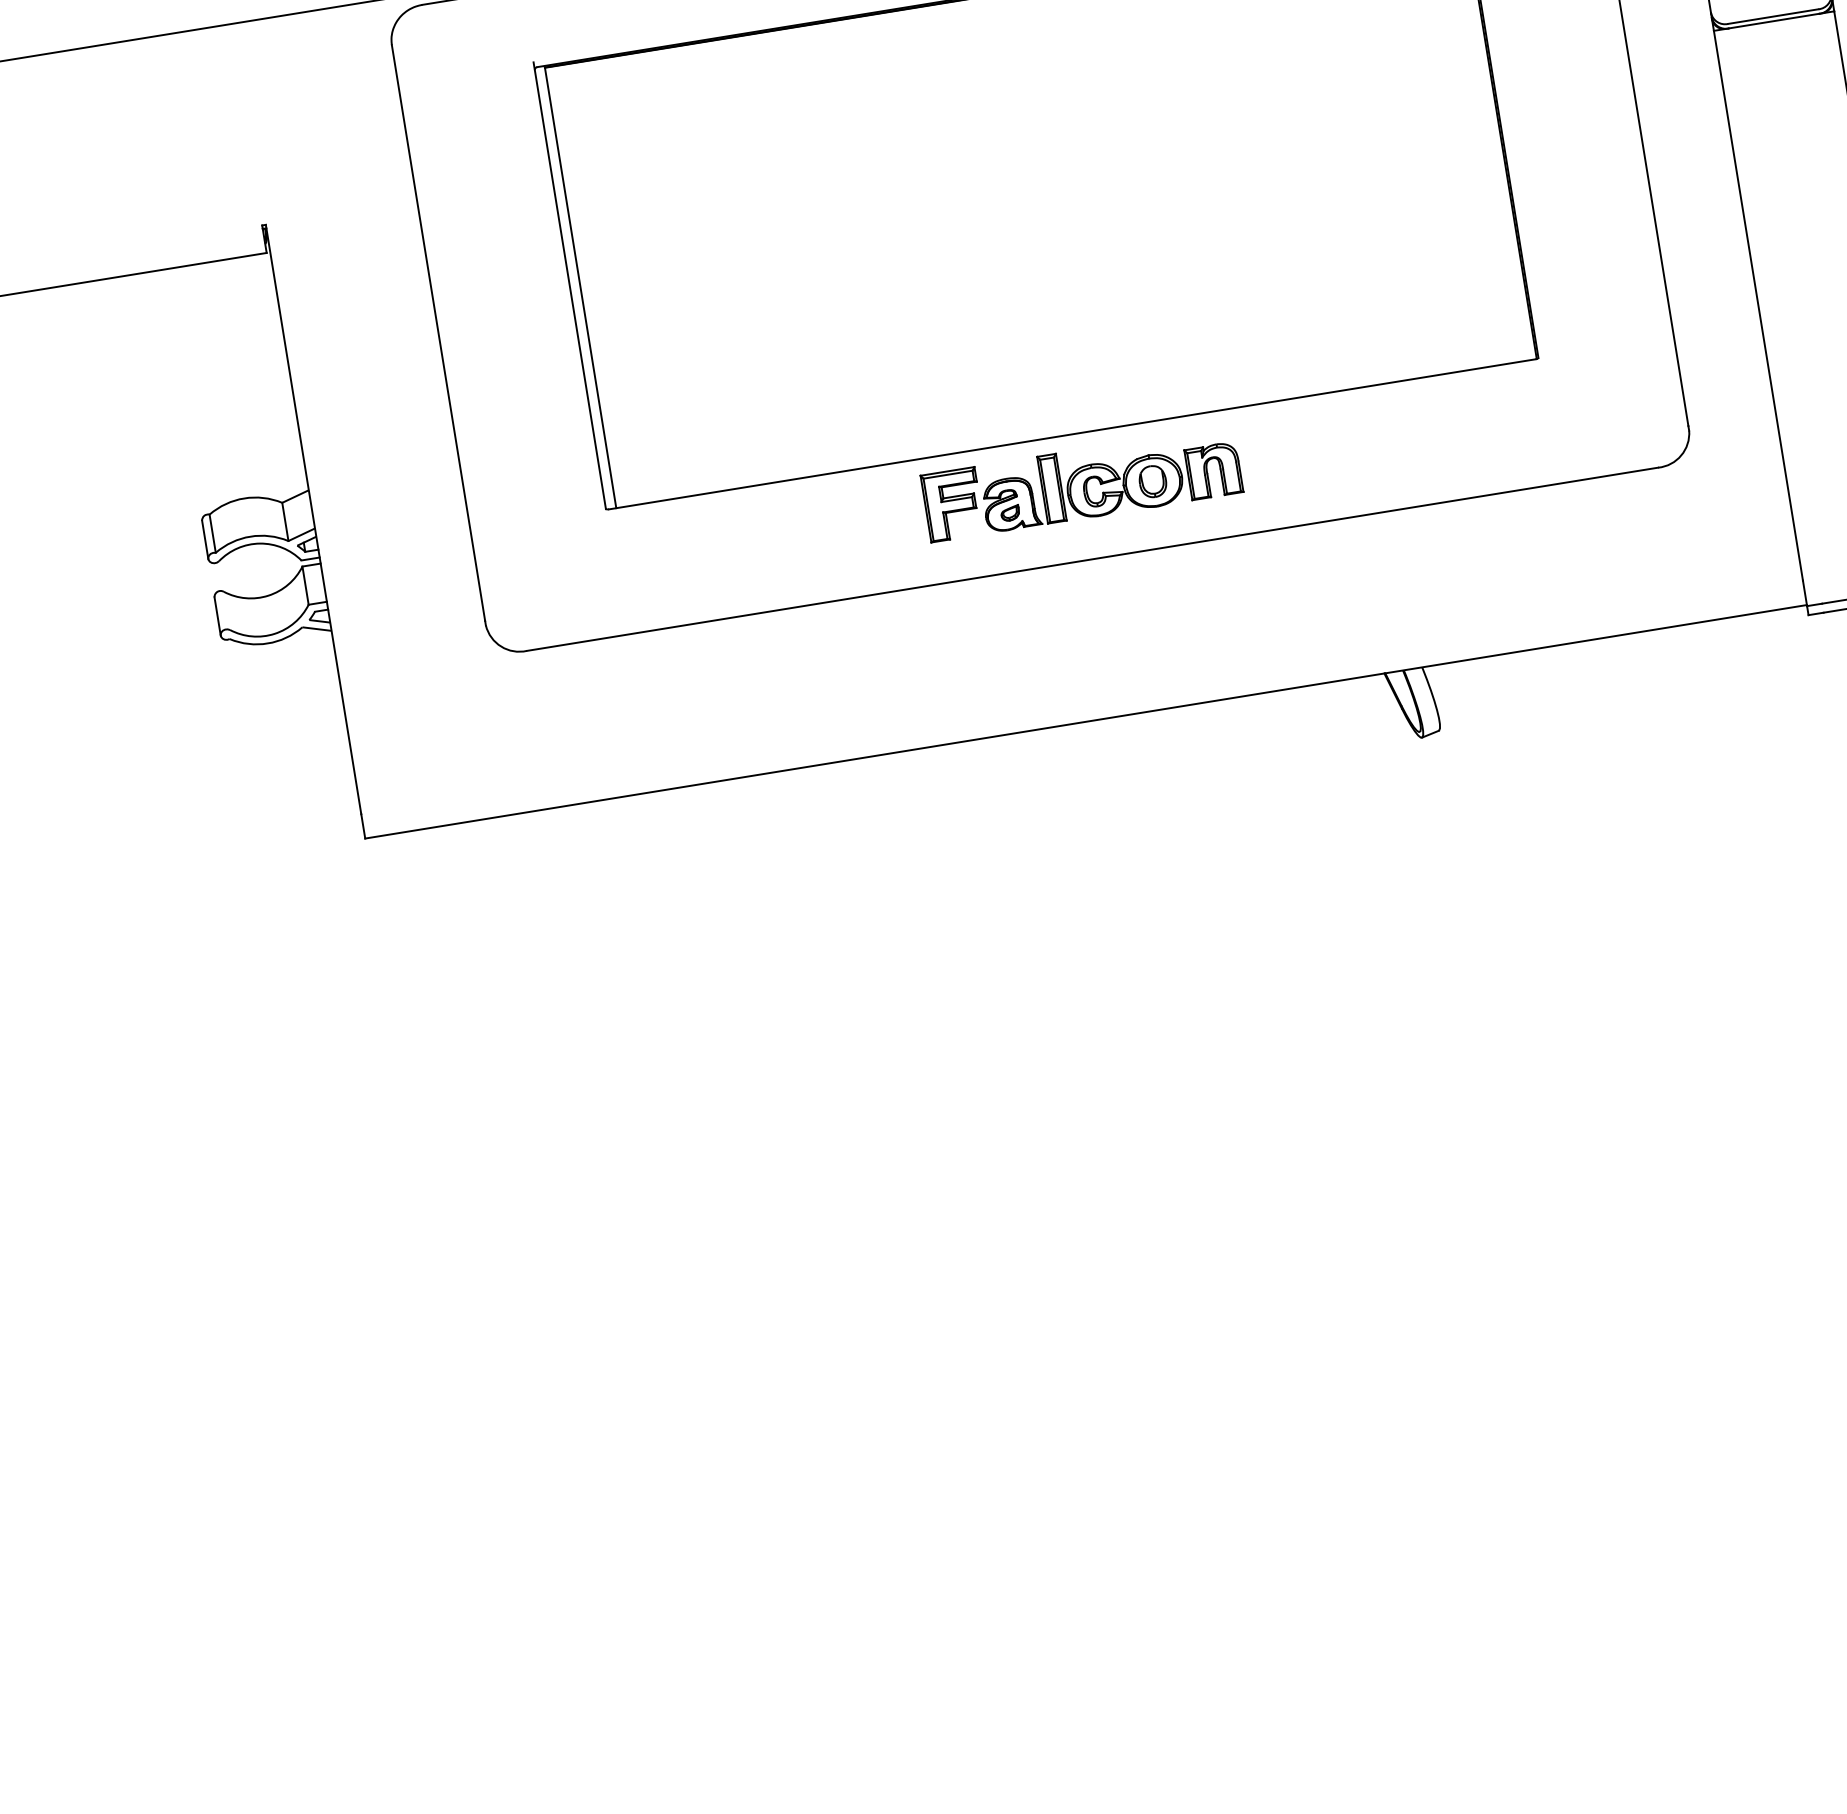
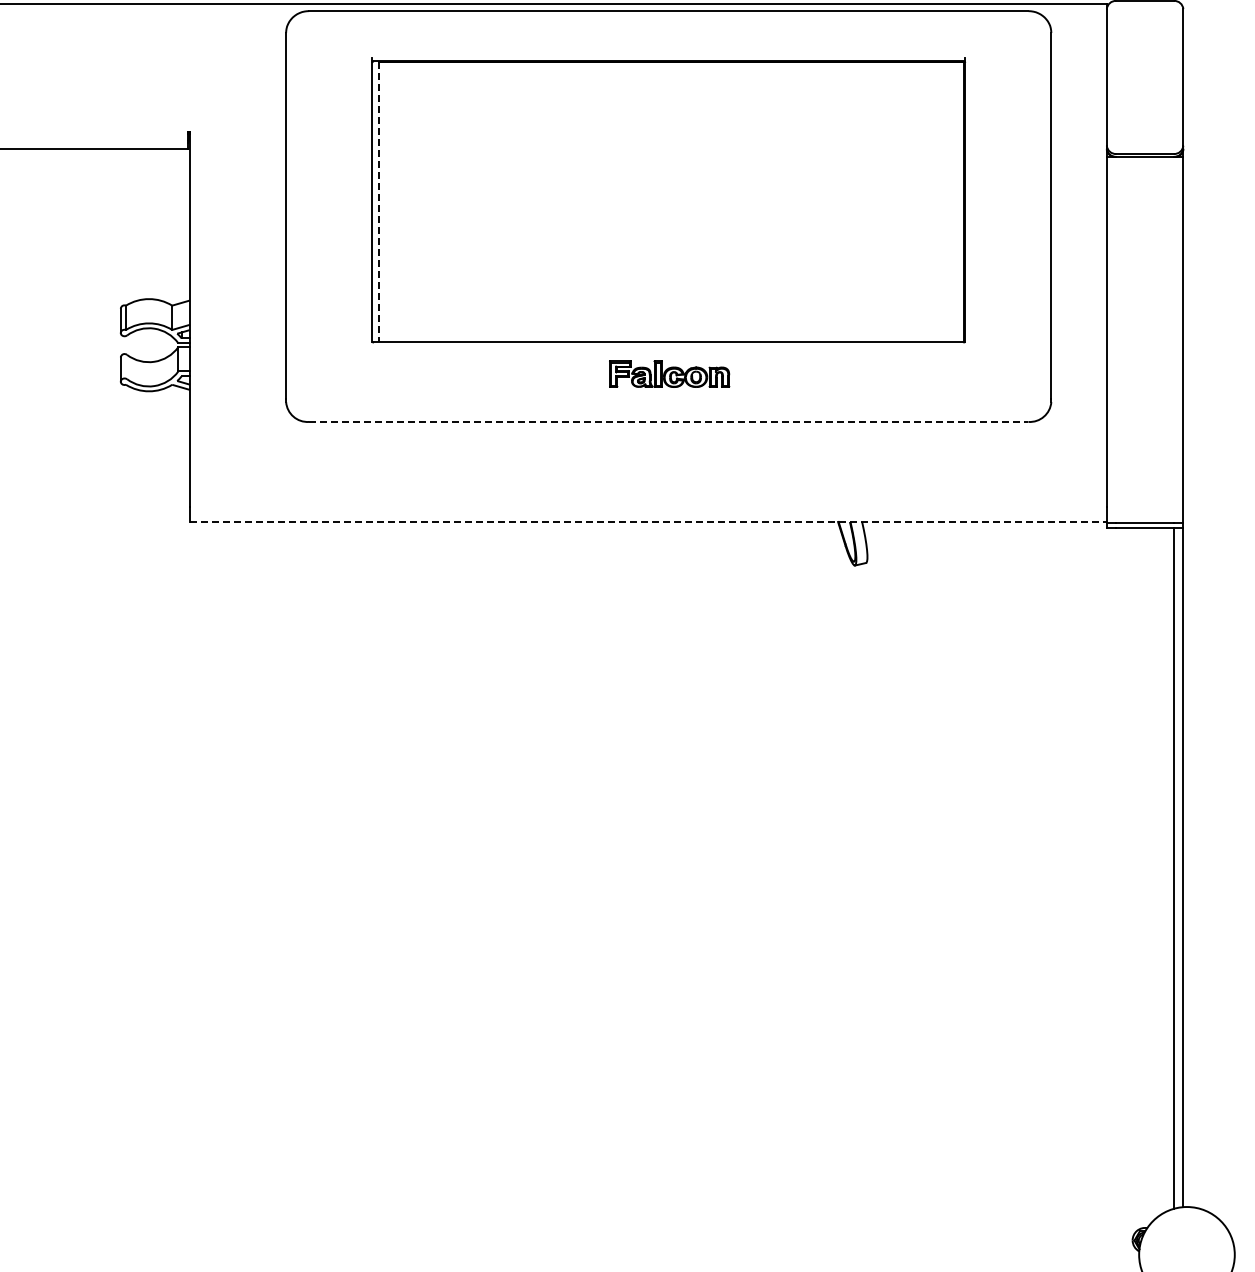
line: (580, 288) -> (378, 202), solid -> dashed
part: (1081, 482) -> (669, 373), size x0.6
line: (1092, 558) -> (668, 421), solid -> dashed
line: (1086, 722) -> (648, 522), solid -> dashed

